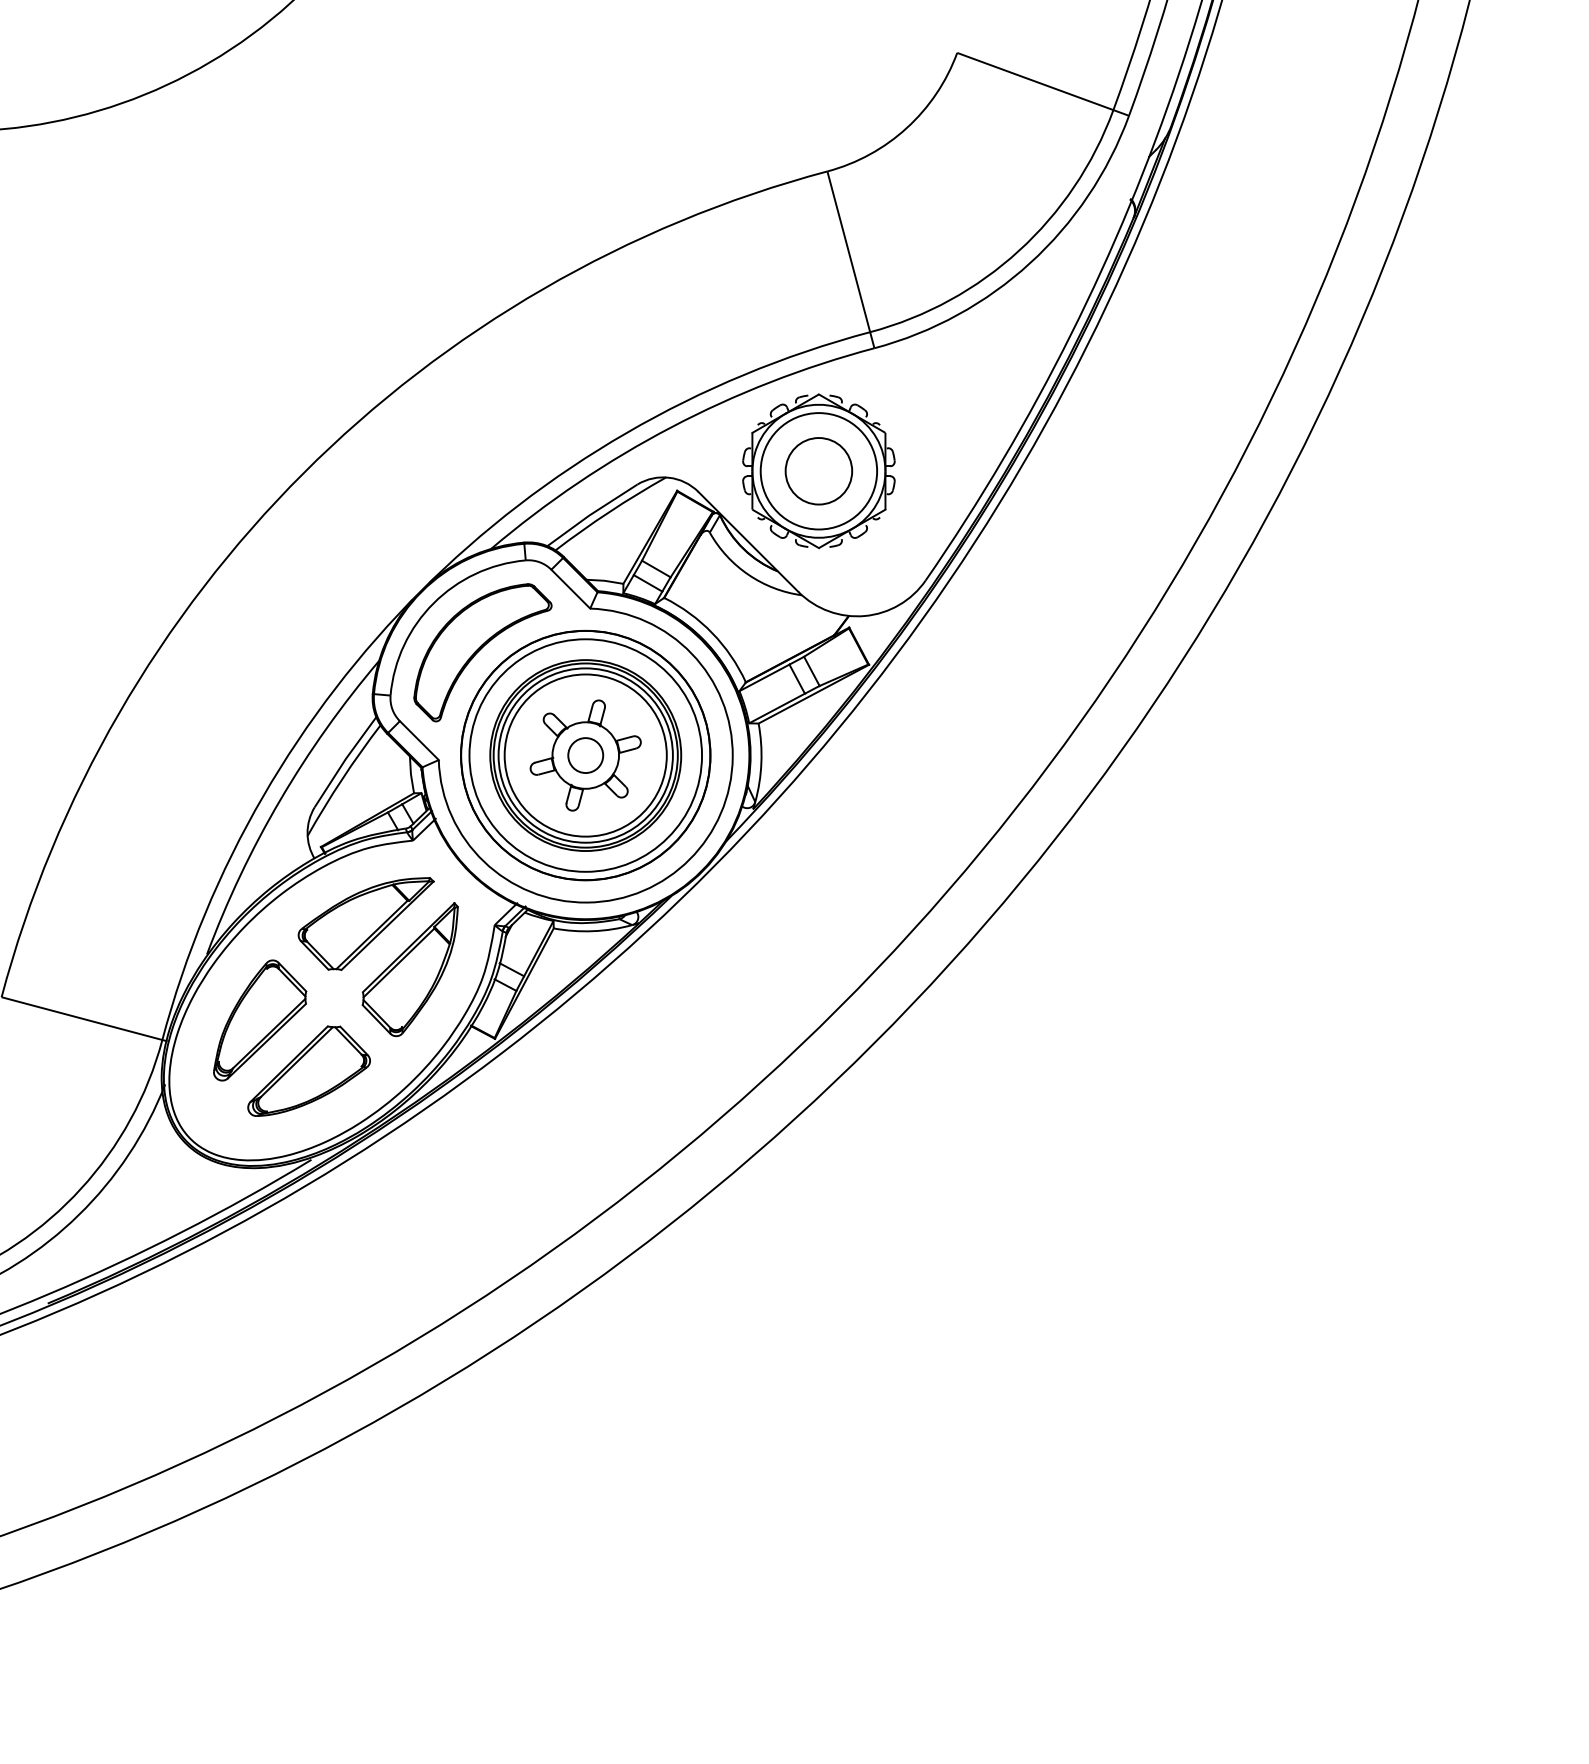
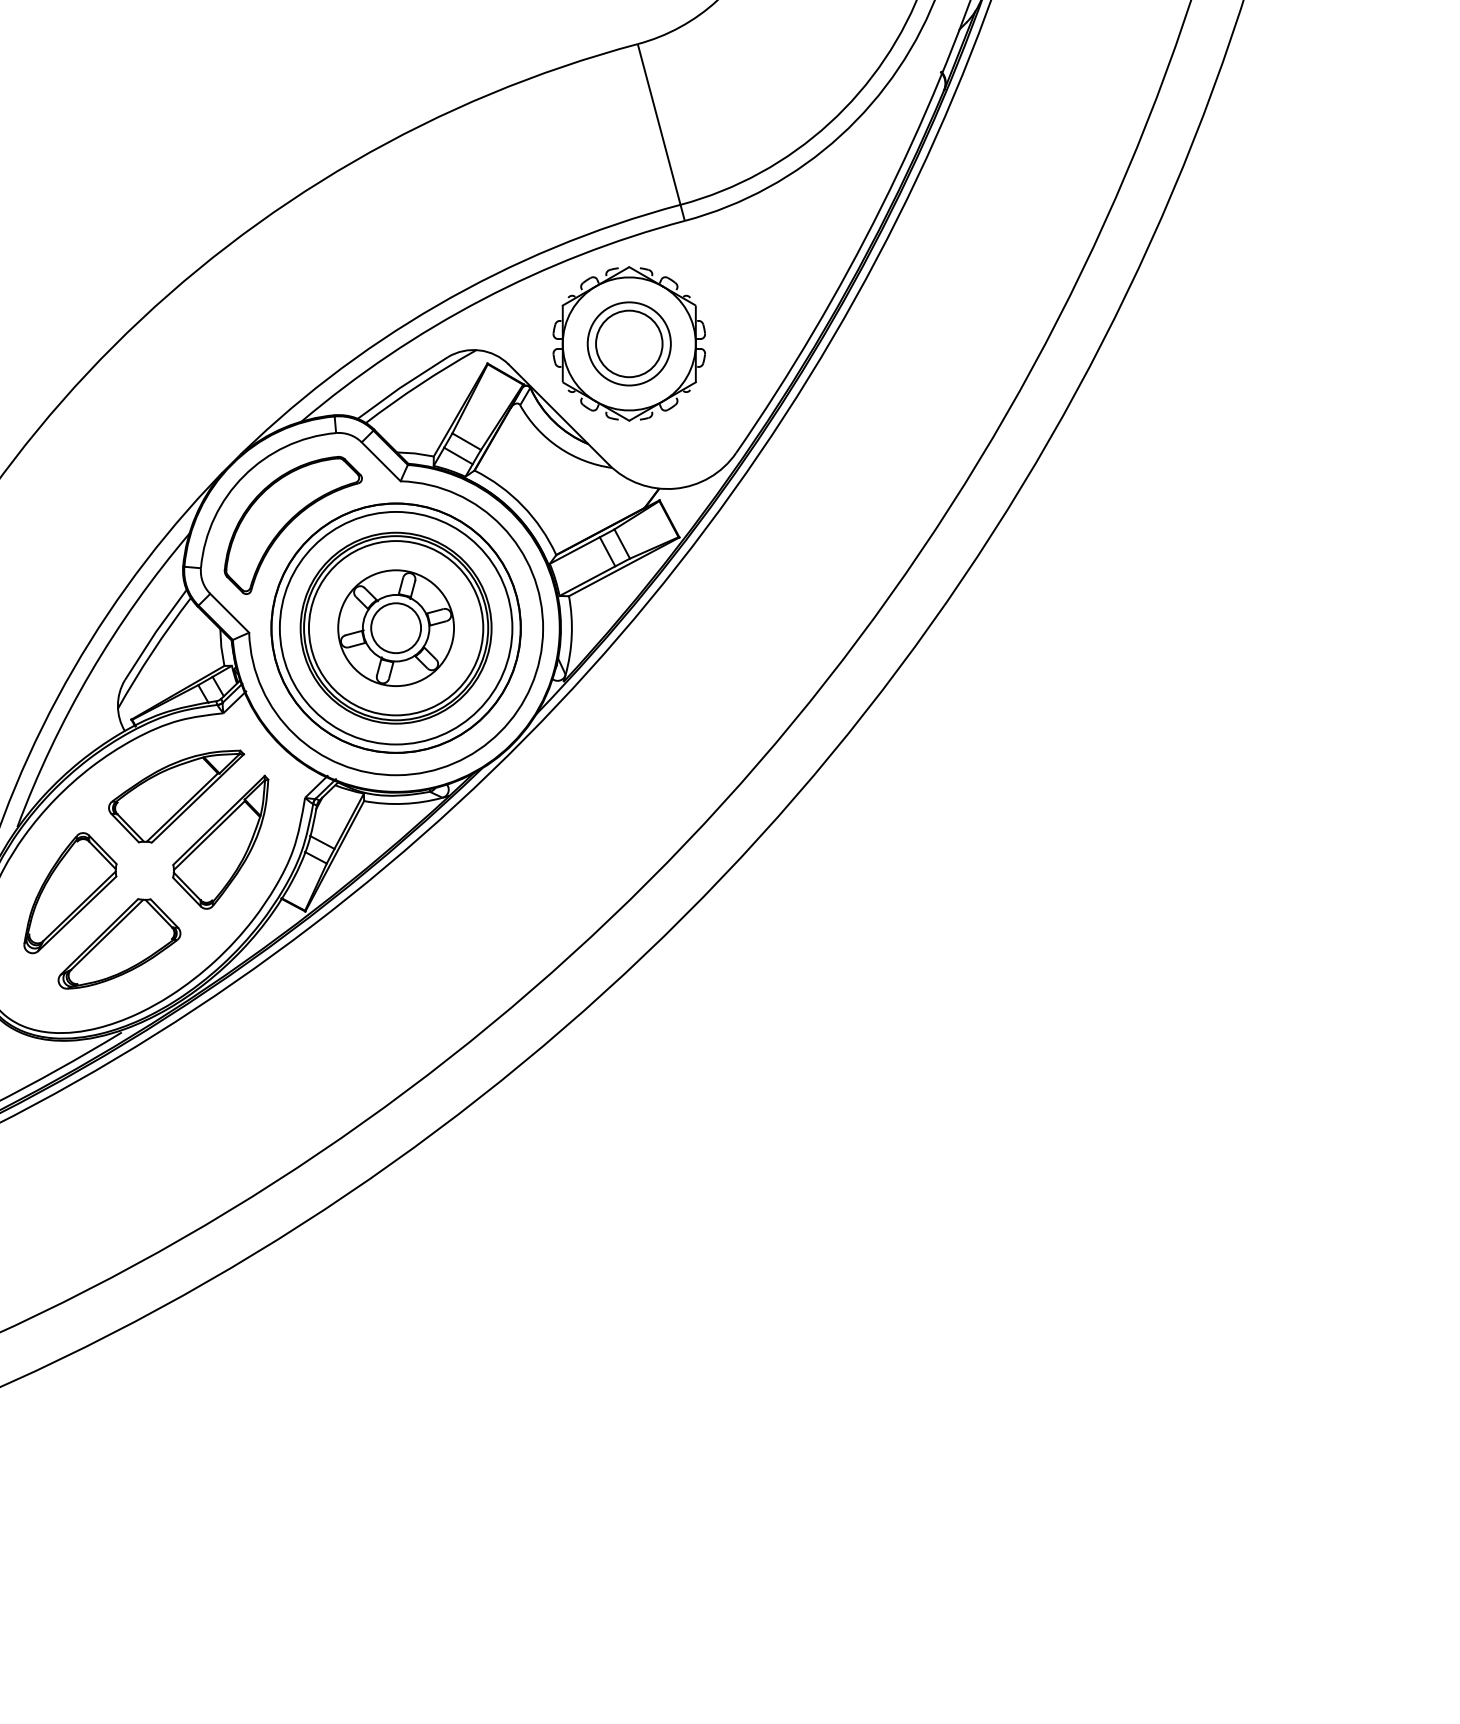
circle: (818, 470) -> (628, 343), size x0.71
circle: (585, 755) -> (395, 628), size x0.71
circle: (585, 755) -> (395, 628), size x1.43

